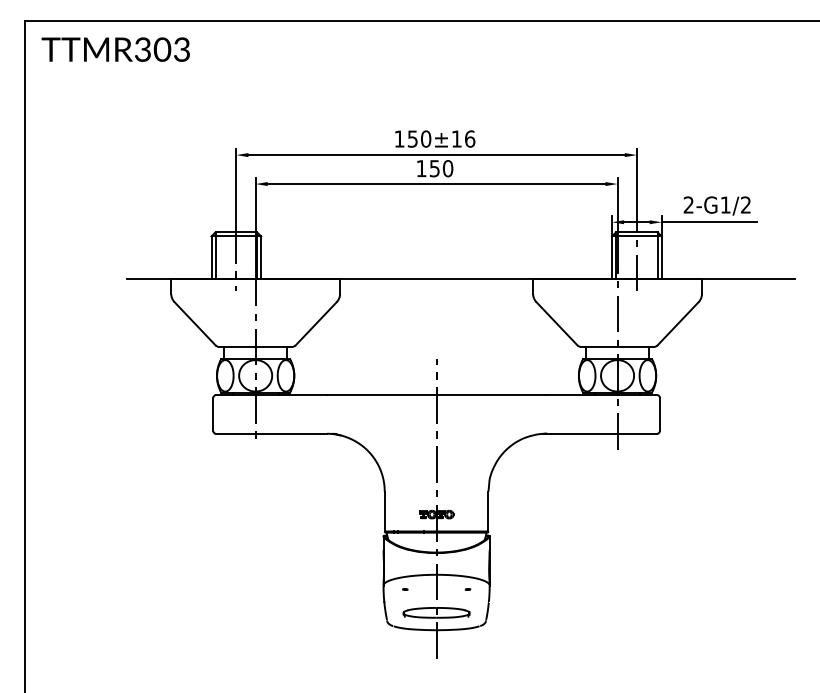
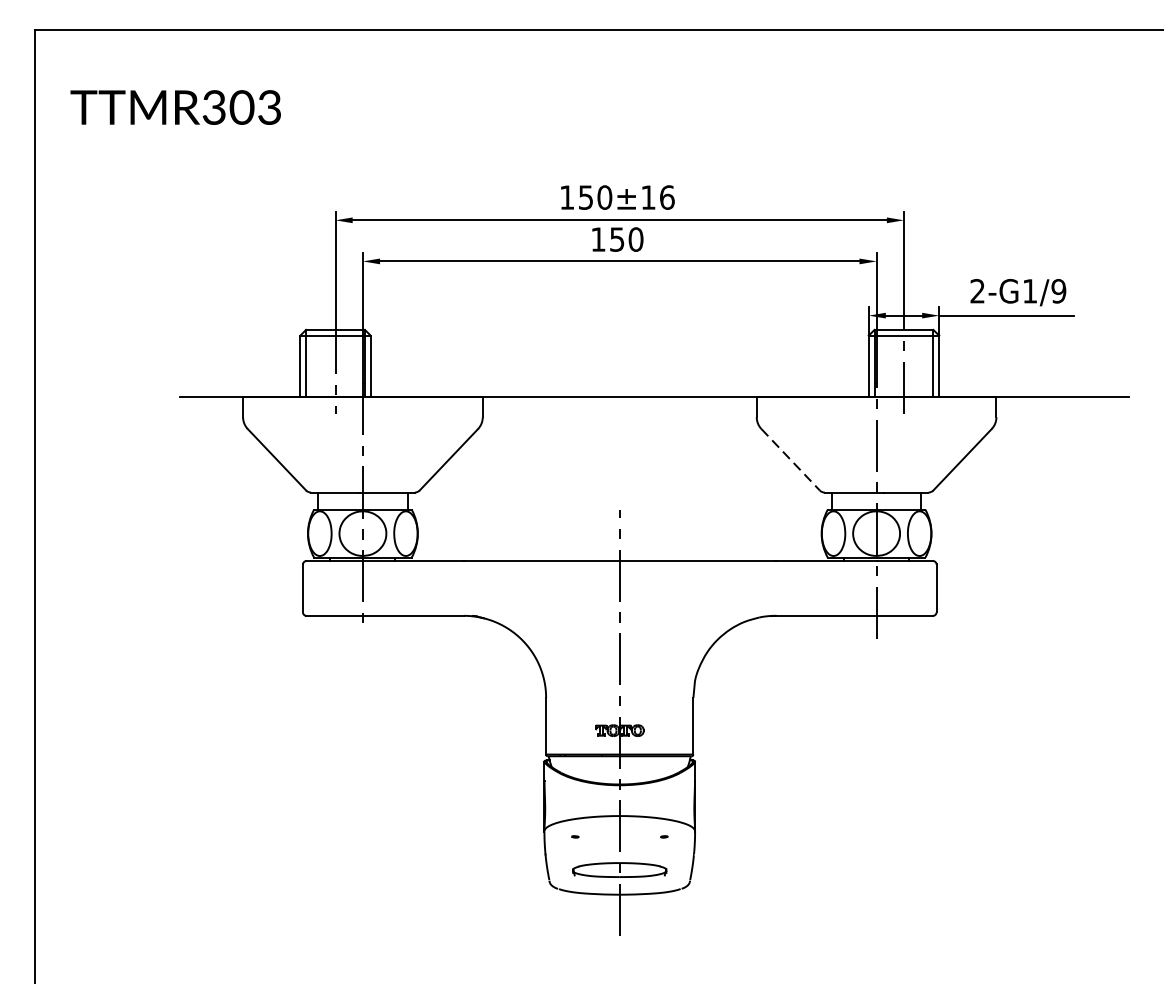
text: (115, 49) -> (175, 107), moved
text: (745, 204) -> (1058, 290), 2-G1/2 -> 2-G1/9
line: (556, 323) -> (789, 459), solid -> dashed

